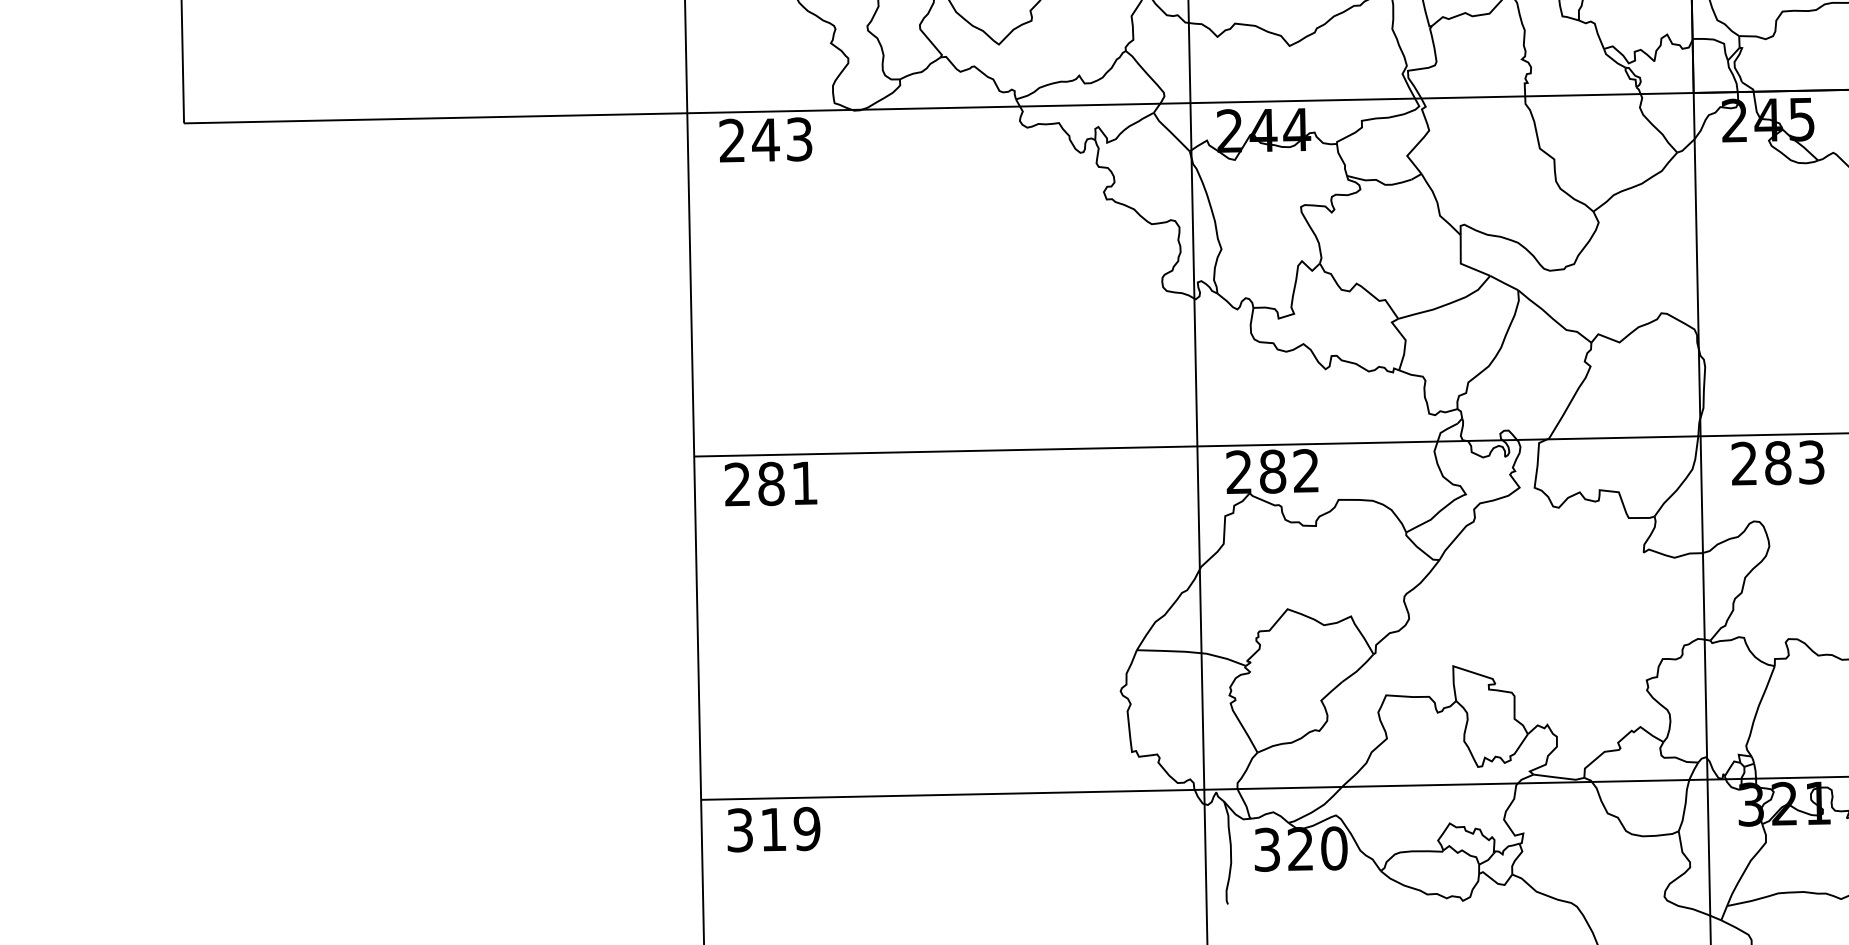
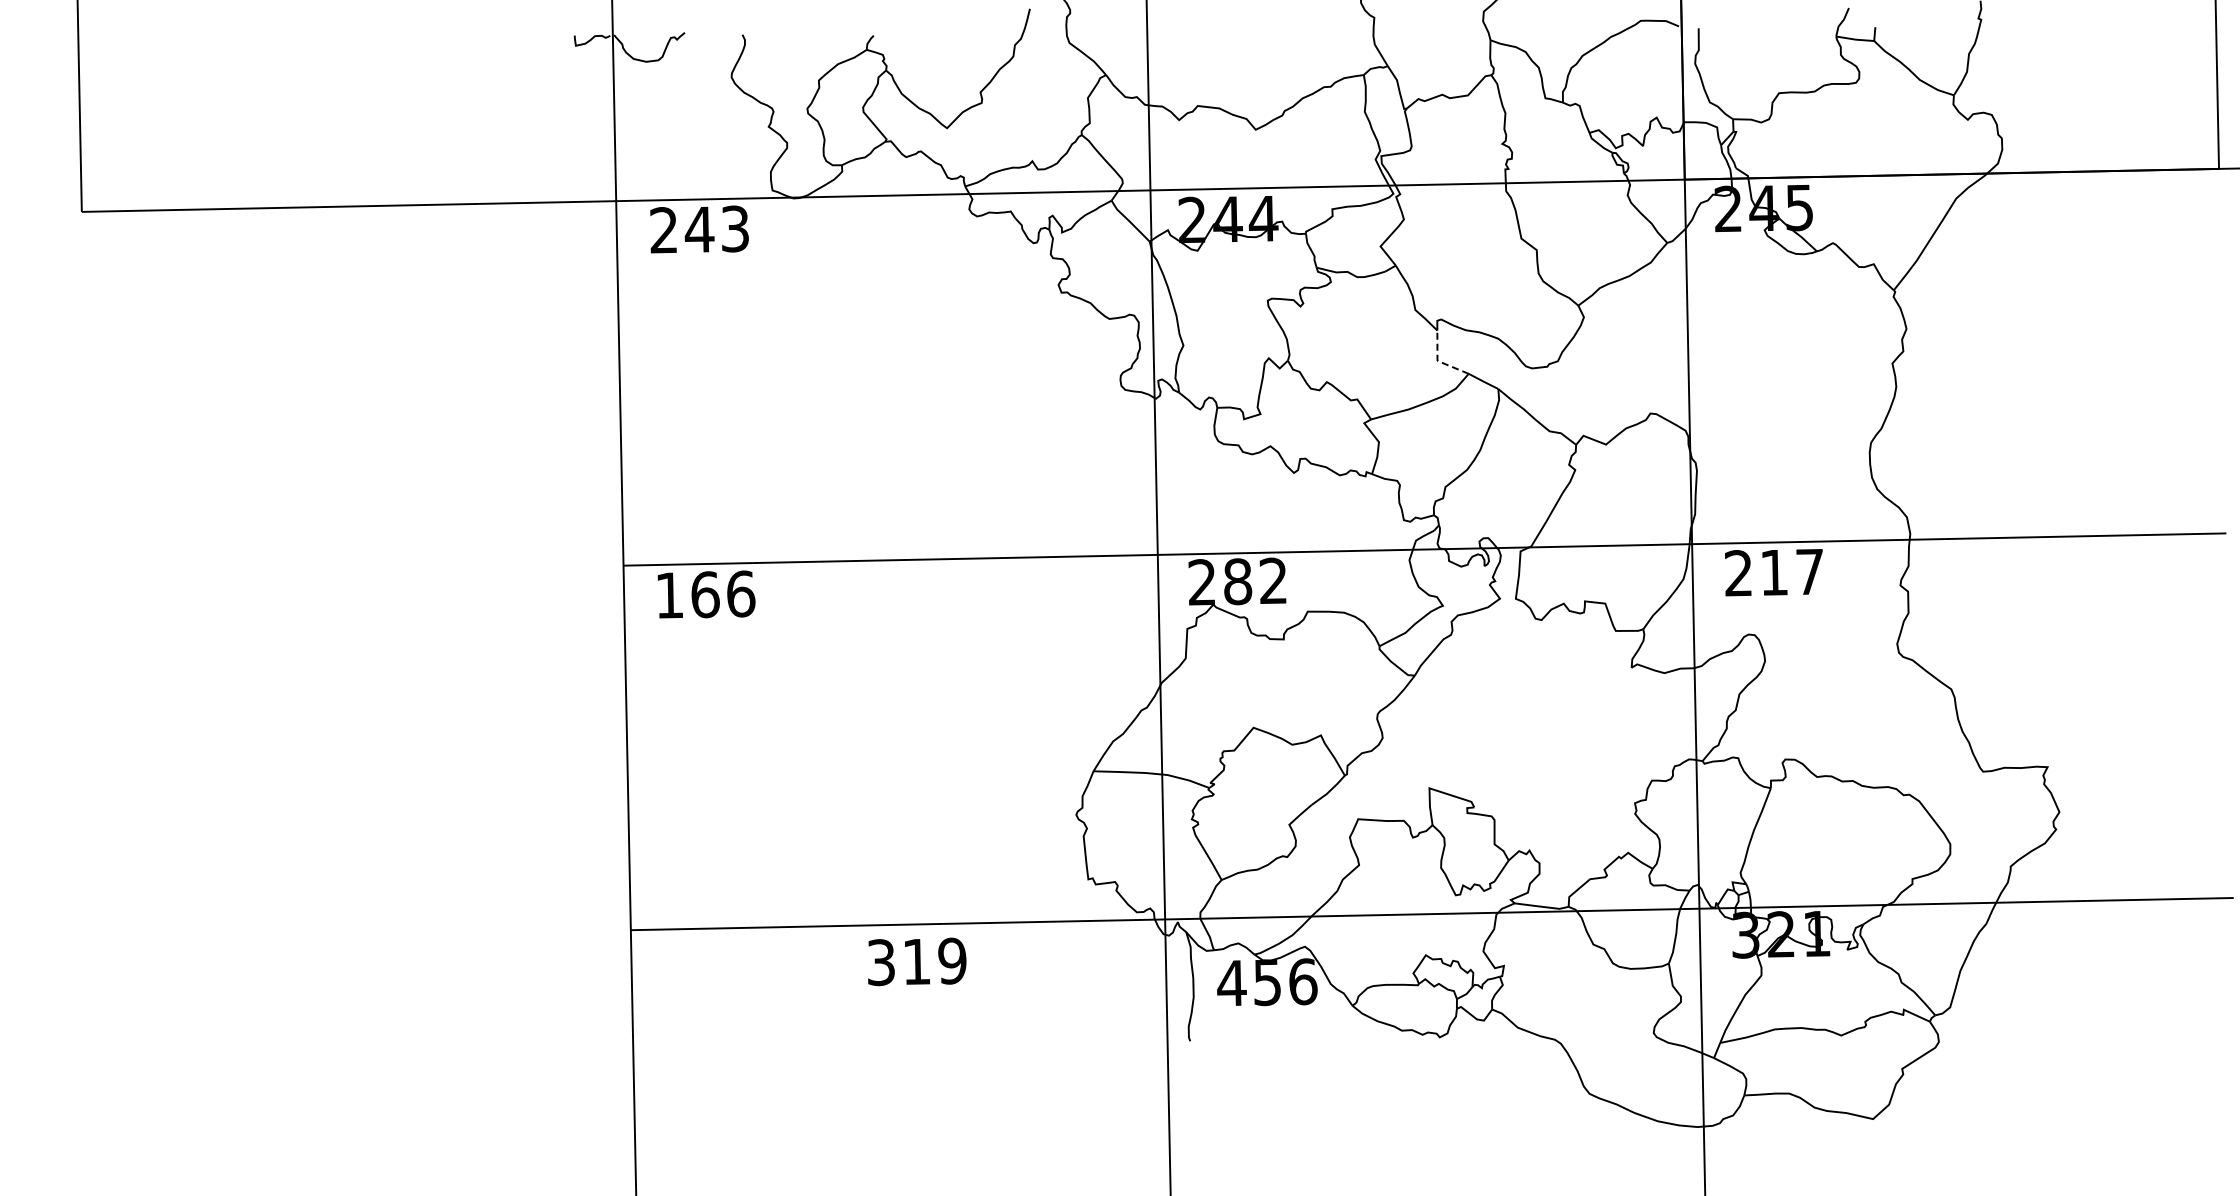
line: (1461, 264) -> (1438, 361), solid -> dashed
text: (1794, 462) -> (1791, 572), 283 -> 217
text: (771, 483) -> (705, 594), 281 -> 166
text: (774, 829) -> (917, 961), moved
text: (1300, 849) -> (1267, 982), 320 -> 456

